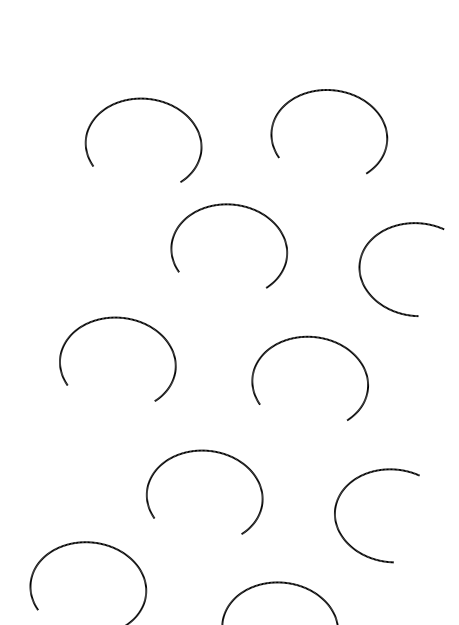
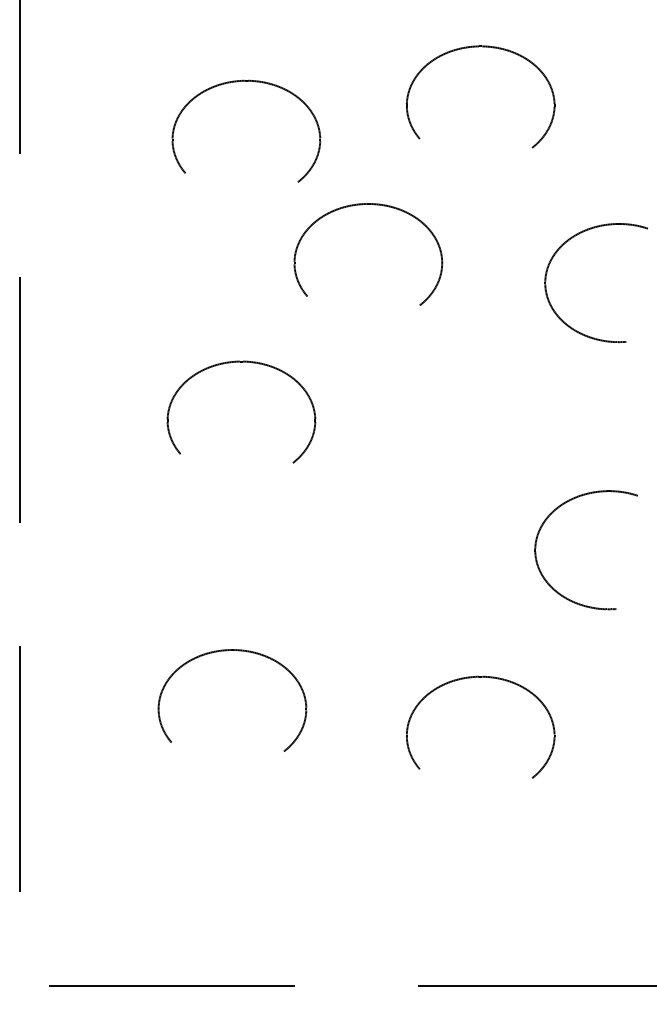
curve: (371, 240) -> (557, 252), moved
part: (314, 337) -> (487, 362), removed
part: (210, 452) -> (370, 520), removed
curve: (340, 531) -> (544, 576), moved

